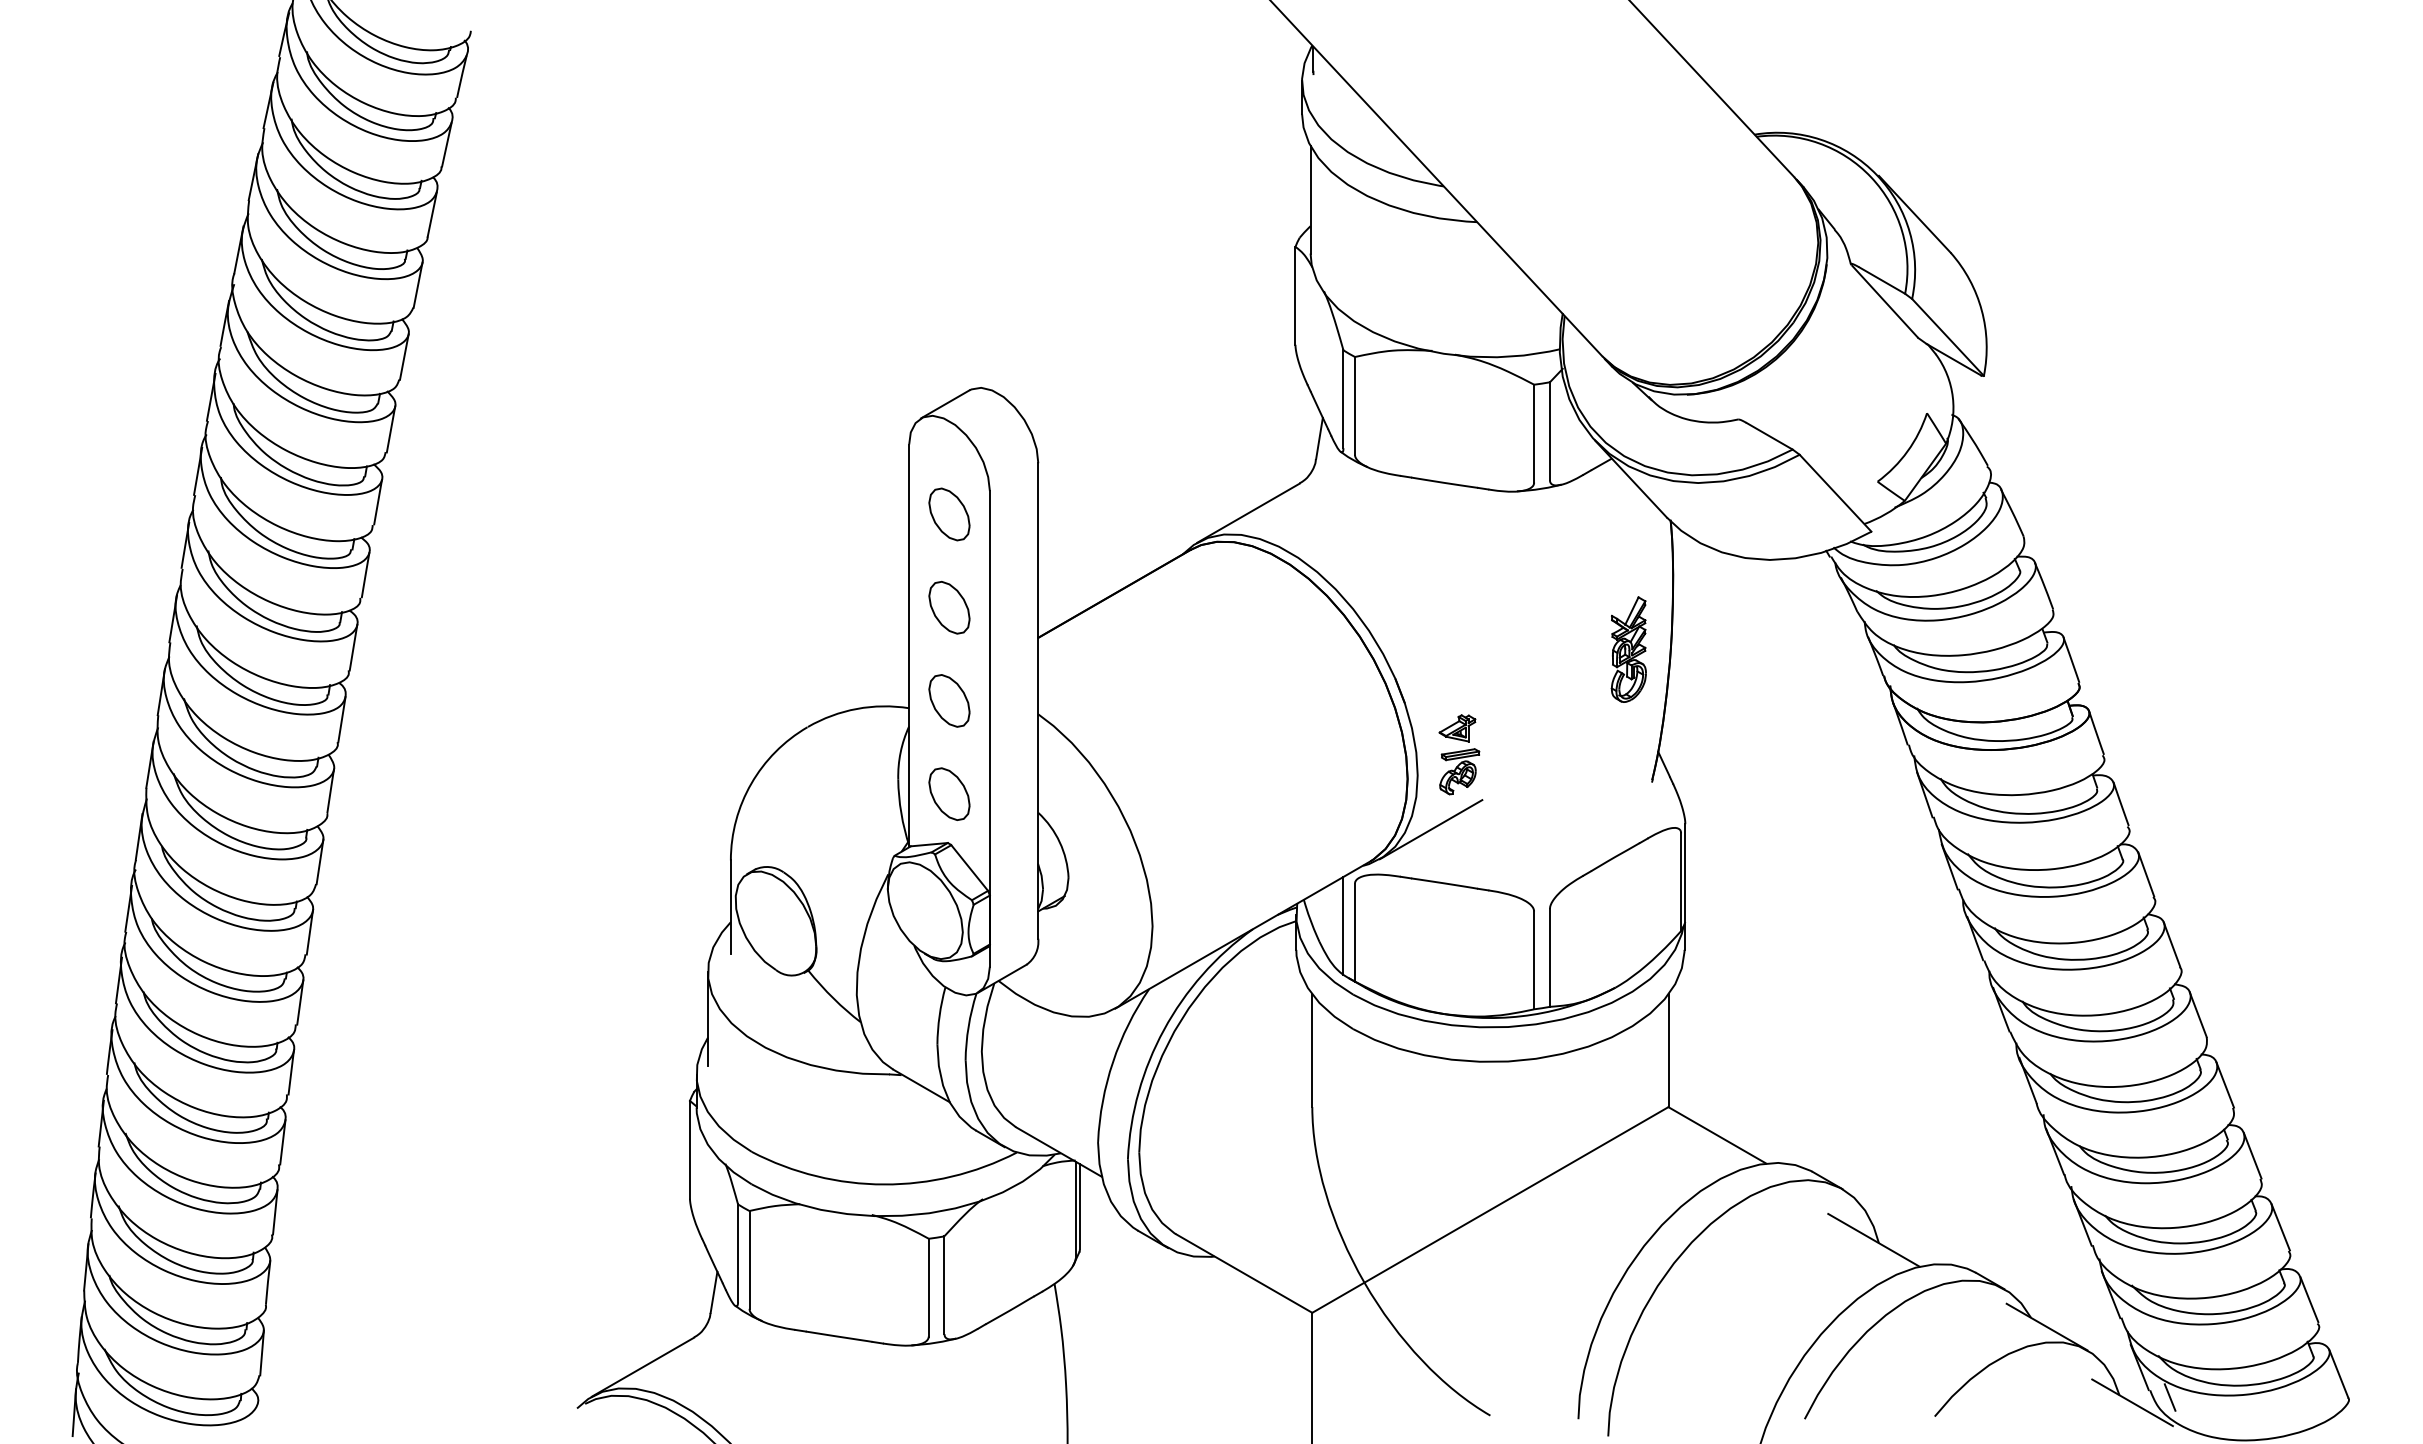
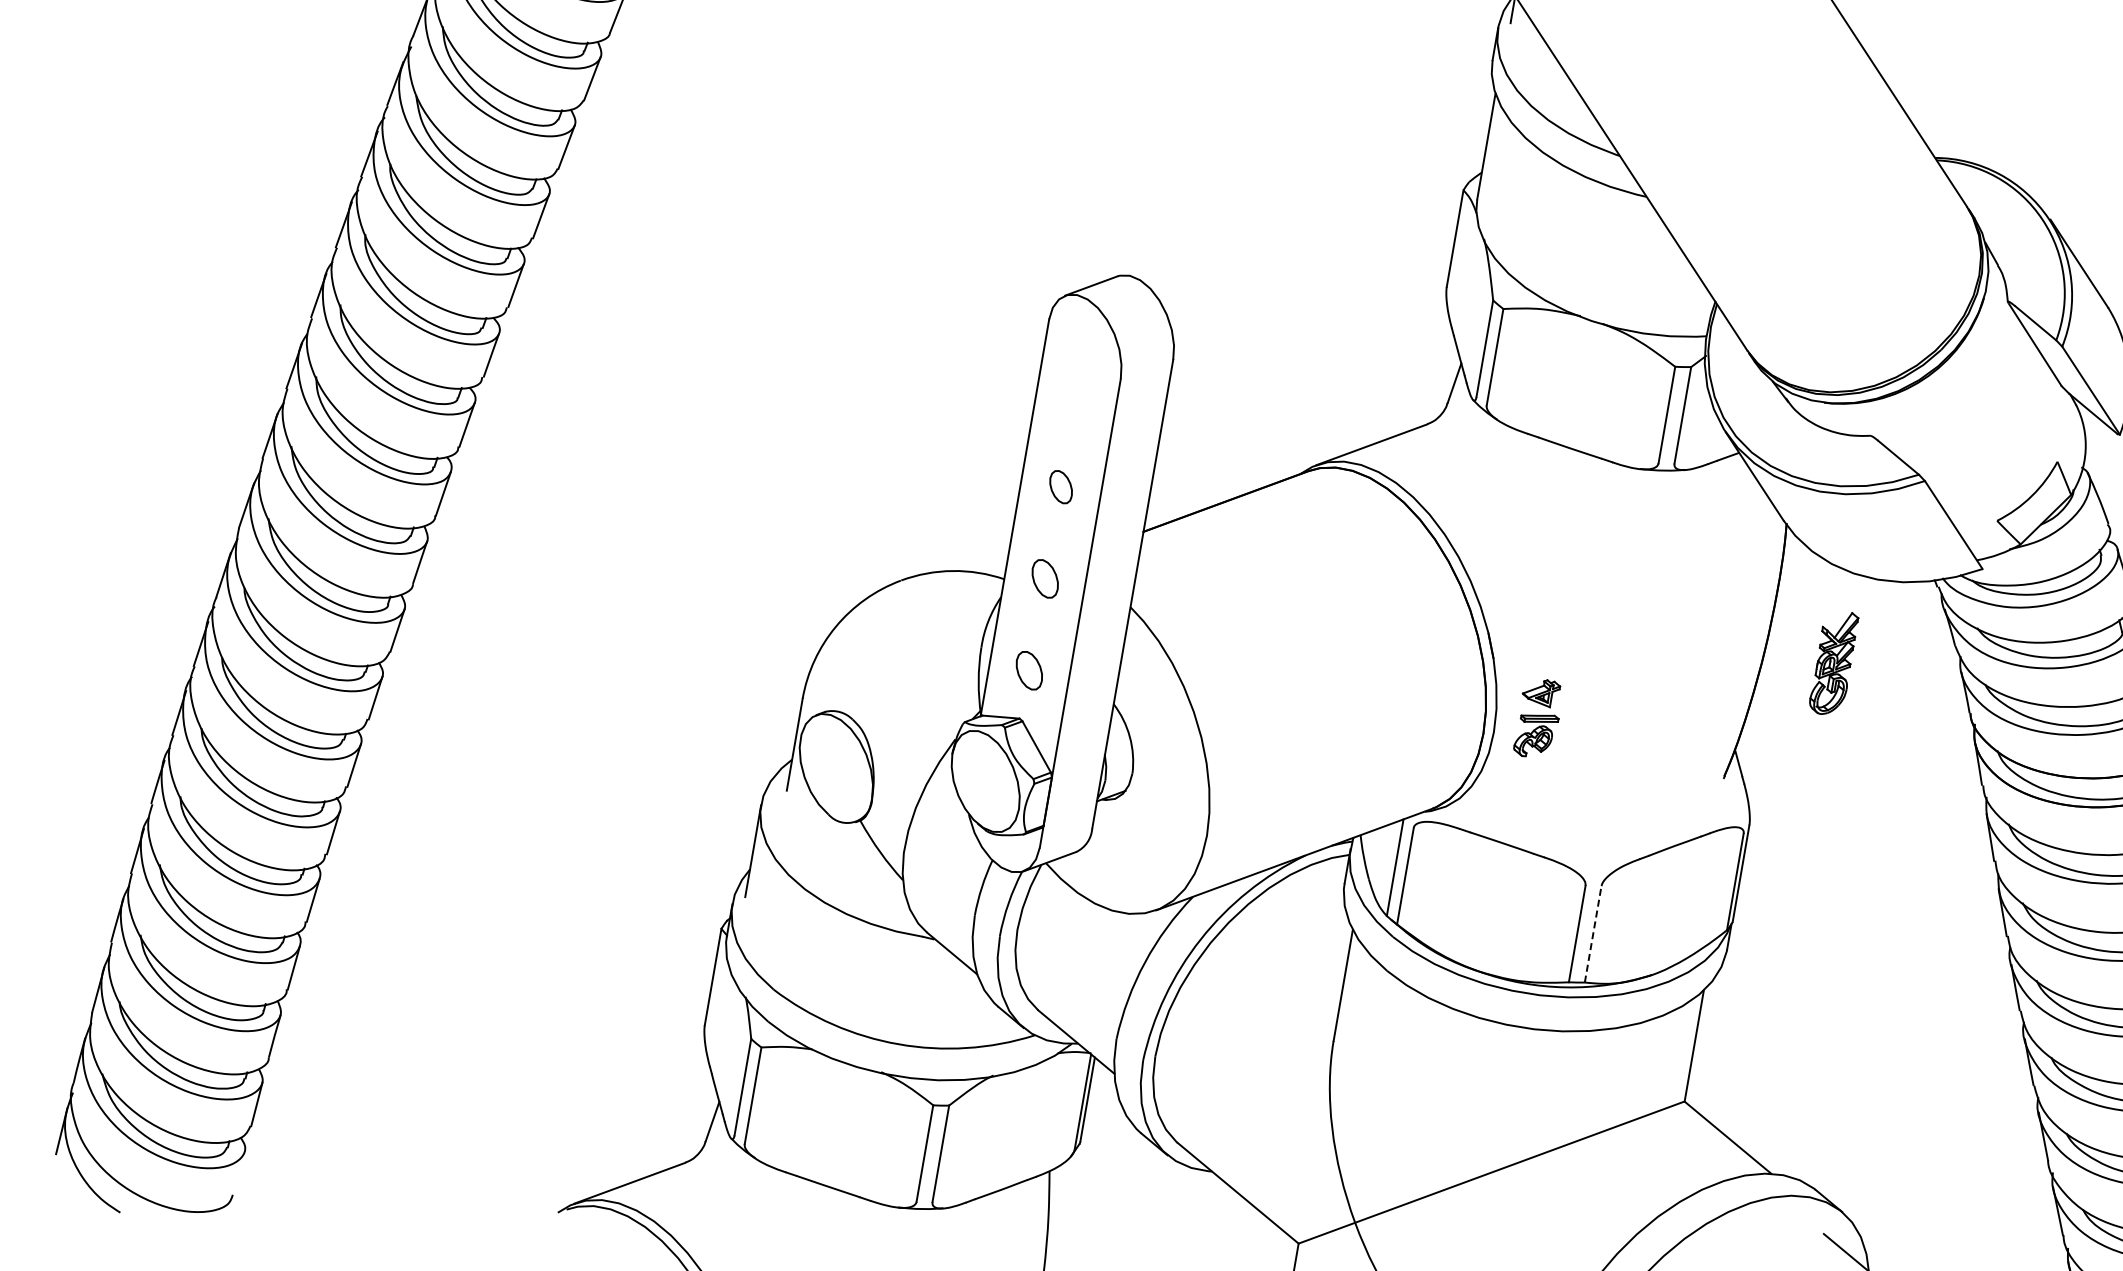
part: (949, 514) -> (1077, 395), removed
part: (949, 607) -> (1061, 486), size x0.6
part: (1628, 649) -> (1833, 662), moved
part: (949, 700) -> (1045, 578), size x0.7
part: (949, 793) -> (1029, 670), size x0.7
line: (1430, 829) -> (1497, 787), removed
line: (1549, 957) -> (1592, 933), solid -> dashed

